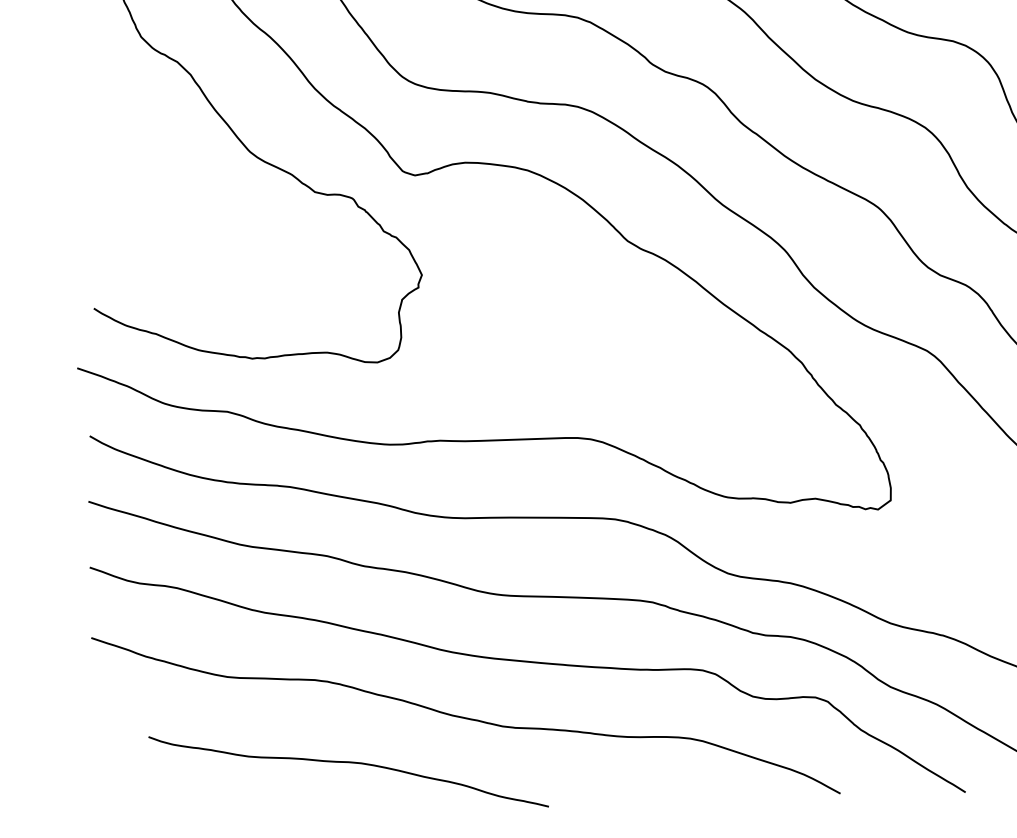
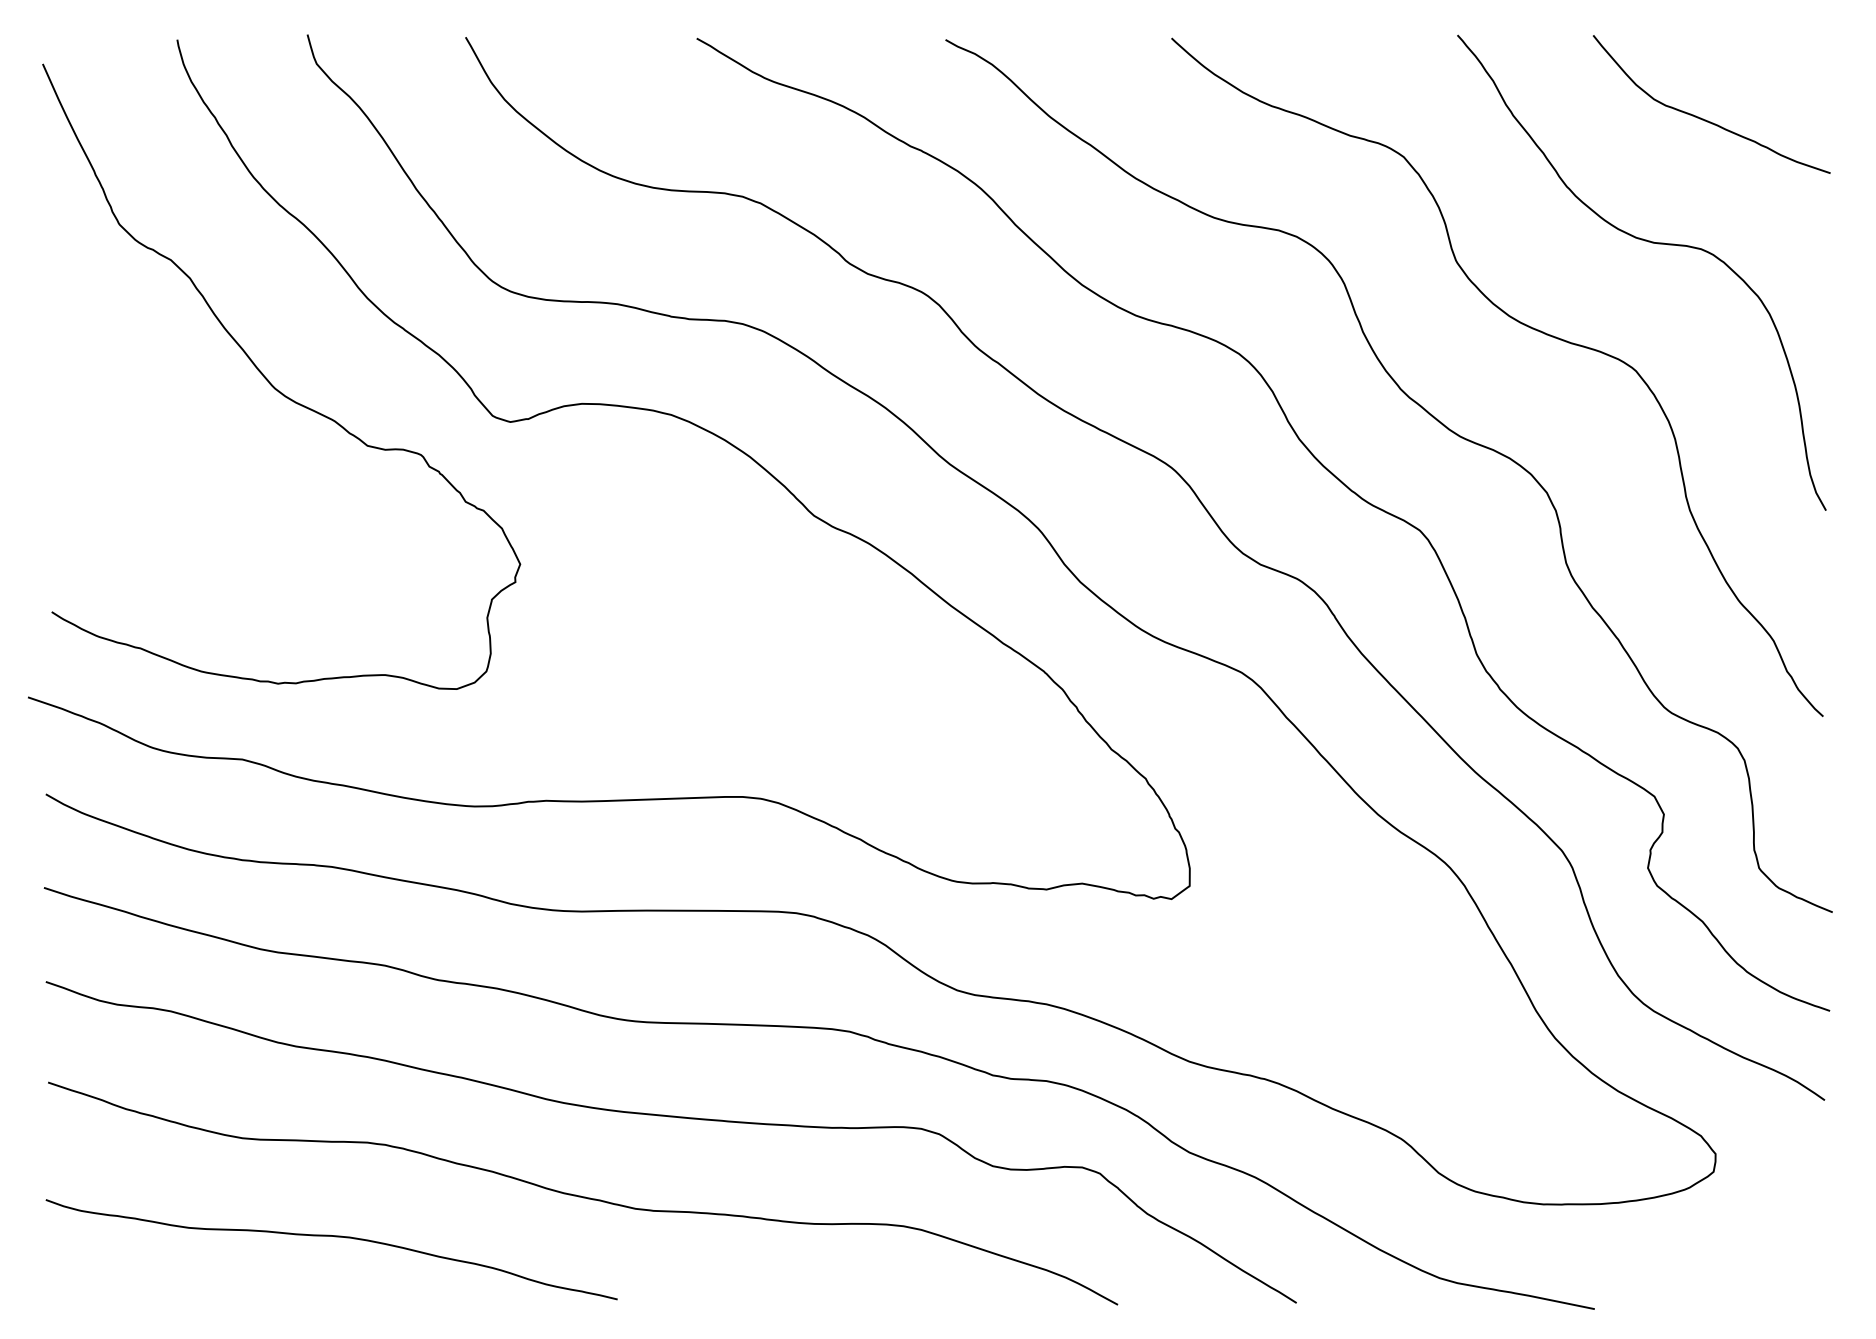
curve: (351, 763) -> (335, 1237), moved

